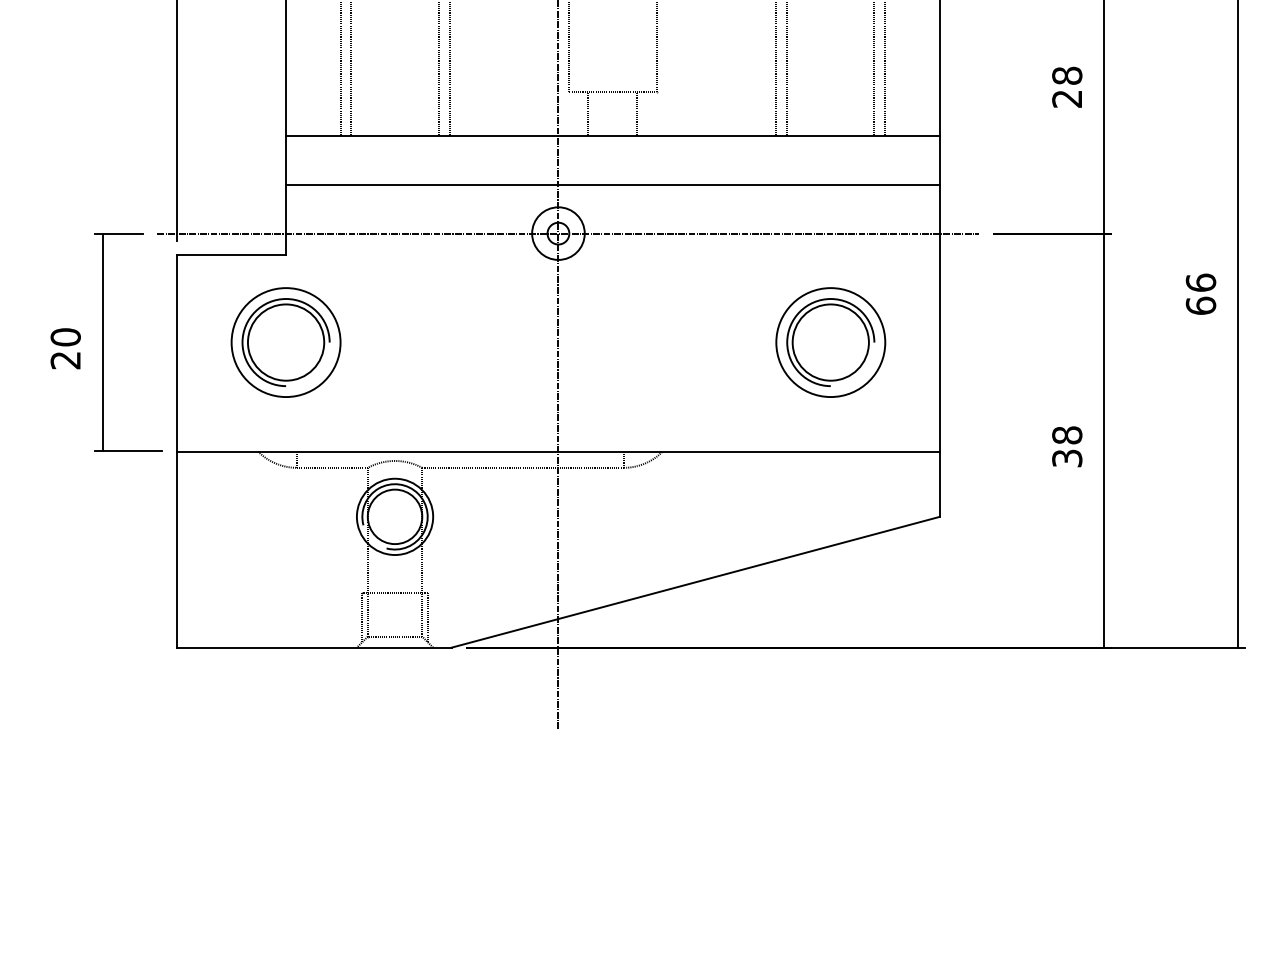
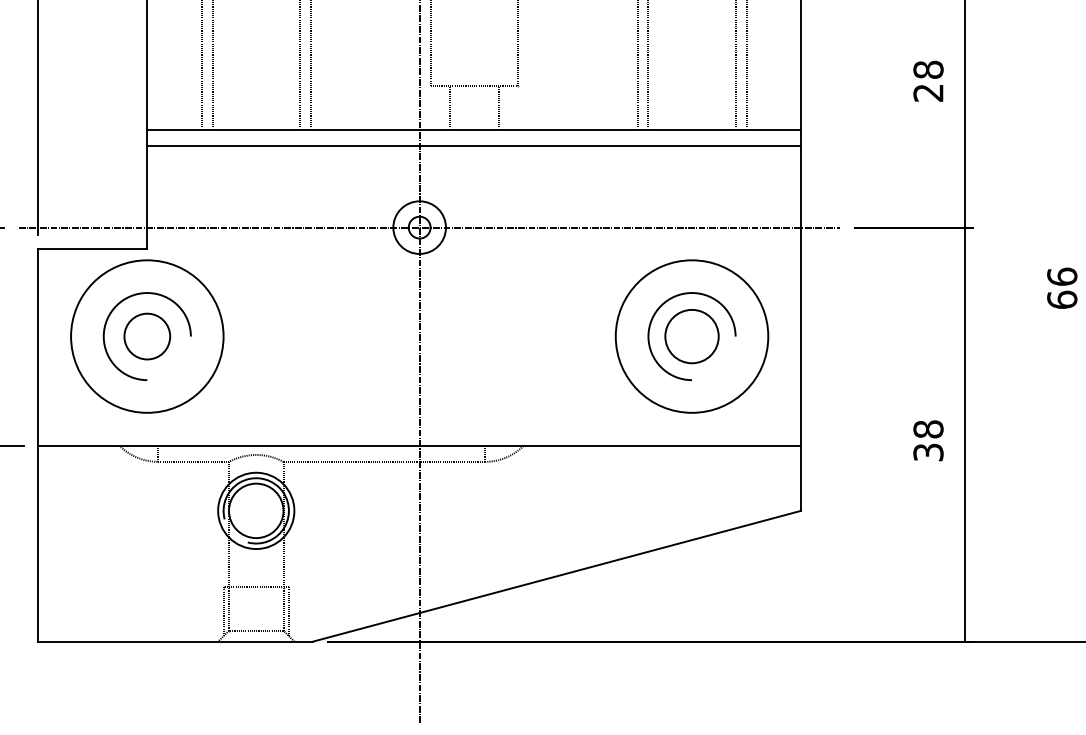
line: (612, 184) -> (473, 145), moved
circle: (285, 342) -> (146, 336), size x0.6
circle: (285, 342) -> (146, 336), size x1.4
circle: (830, 342) -> (691, 336), size x0.7
circle: (830, 342) -> (691, 336), size x1.4

